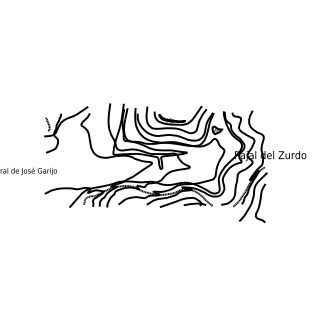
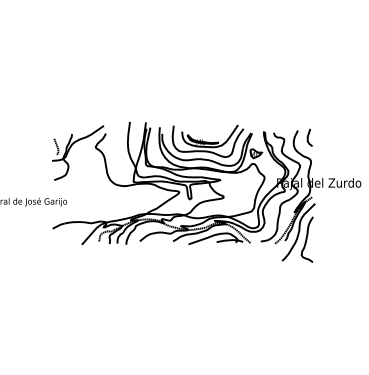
line: (261, 116) -> (308, 137), added

